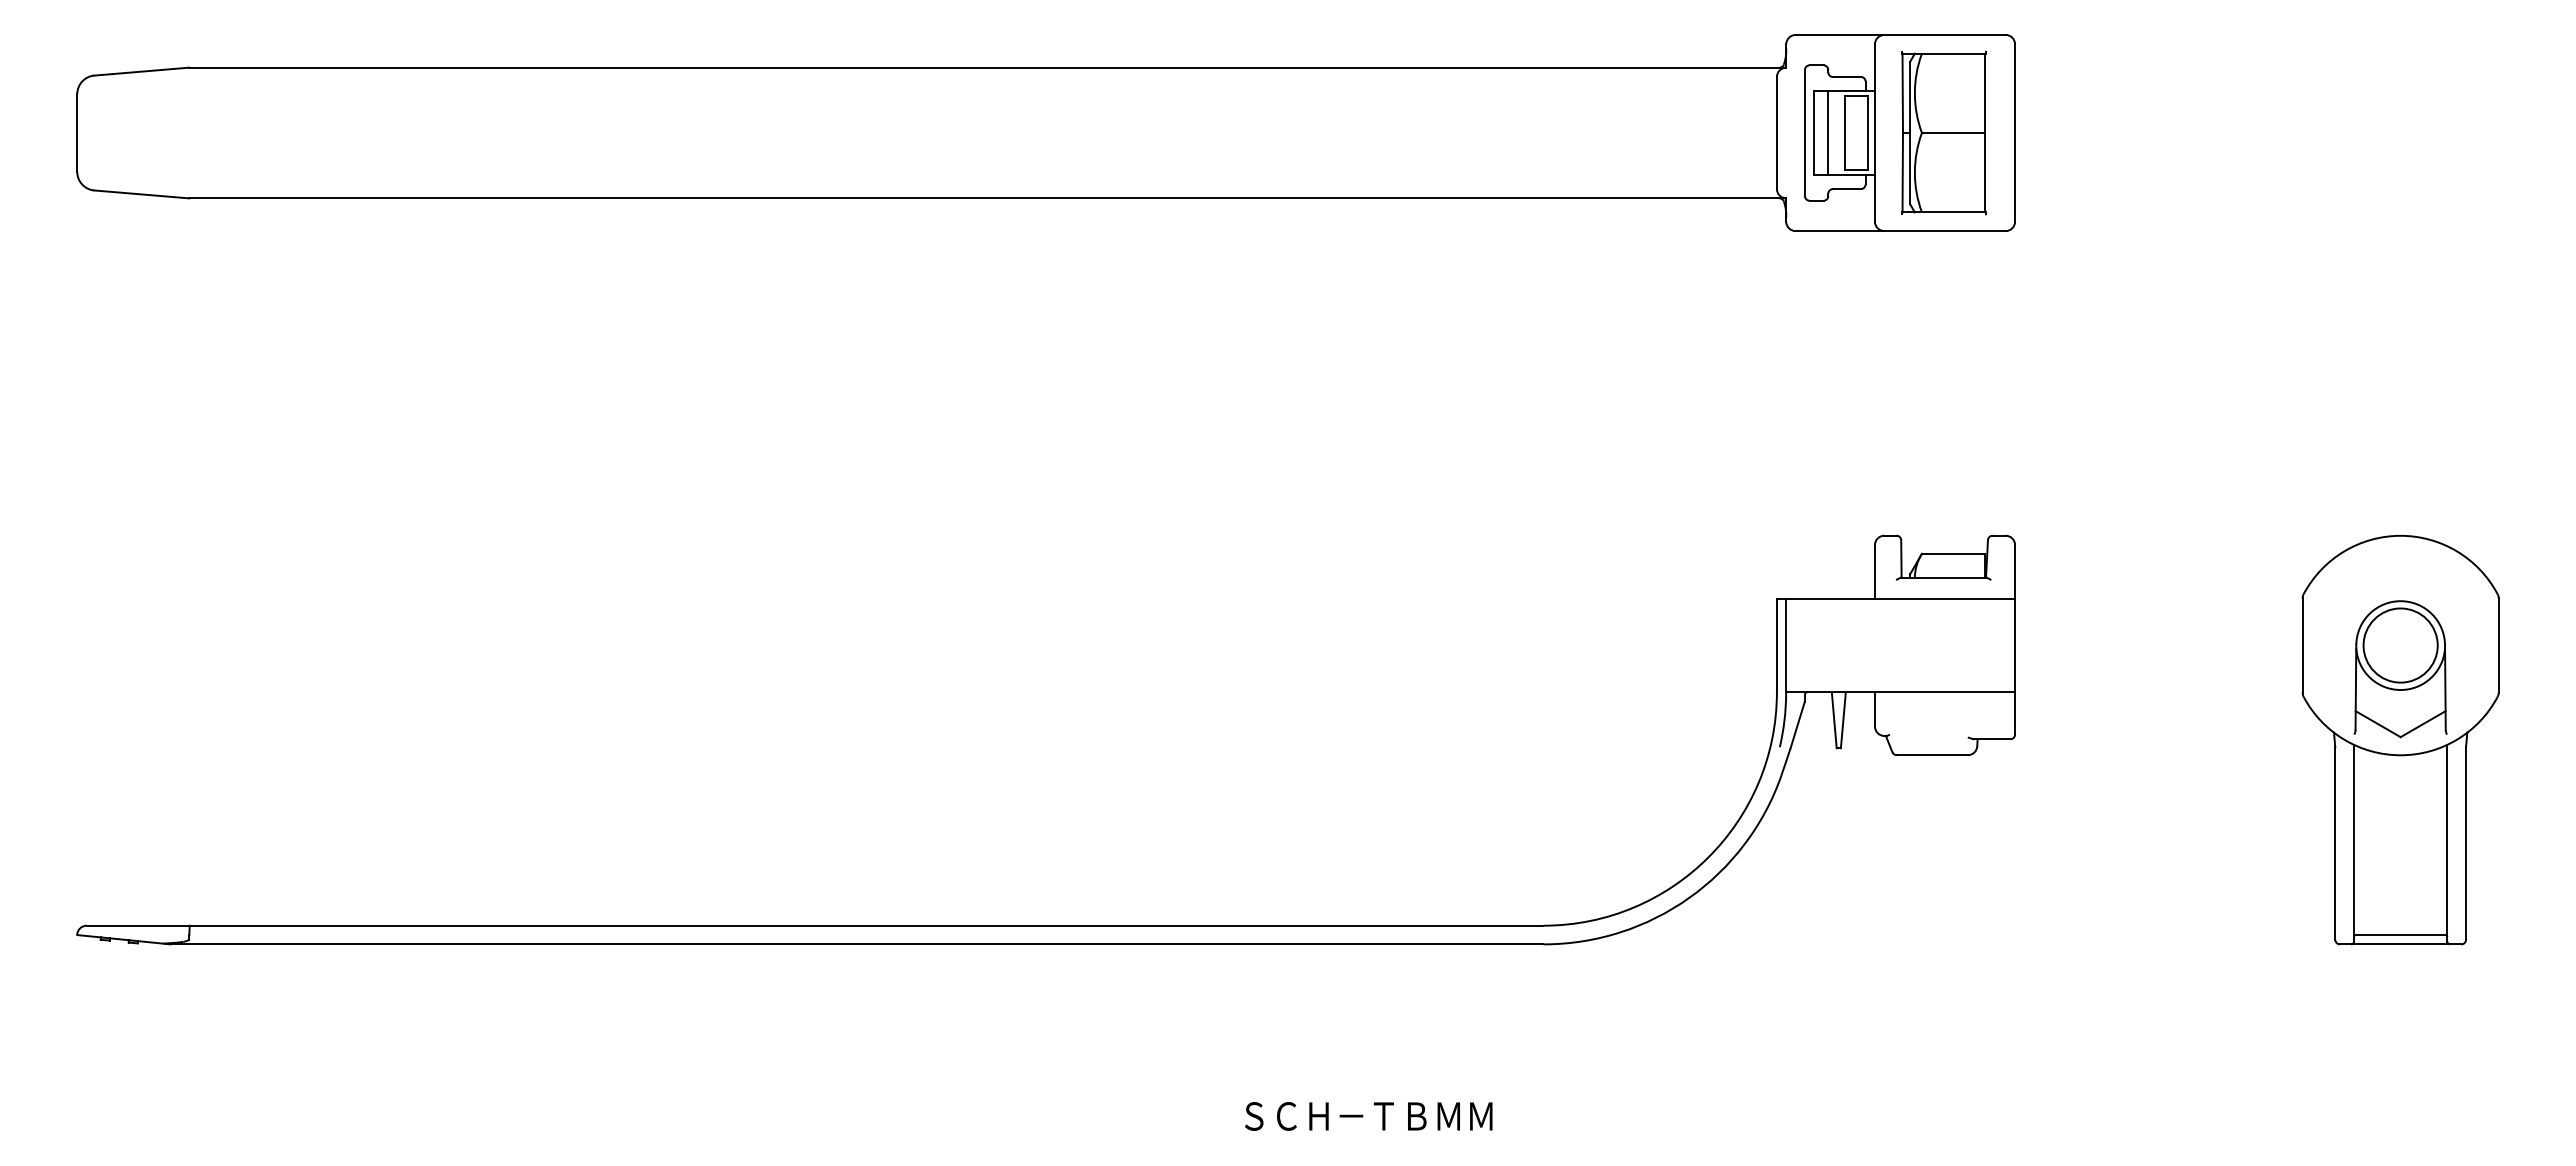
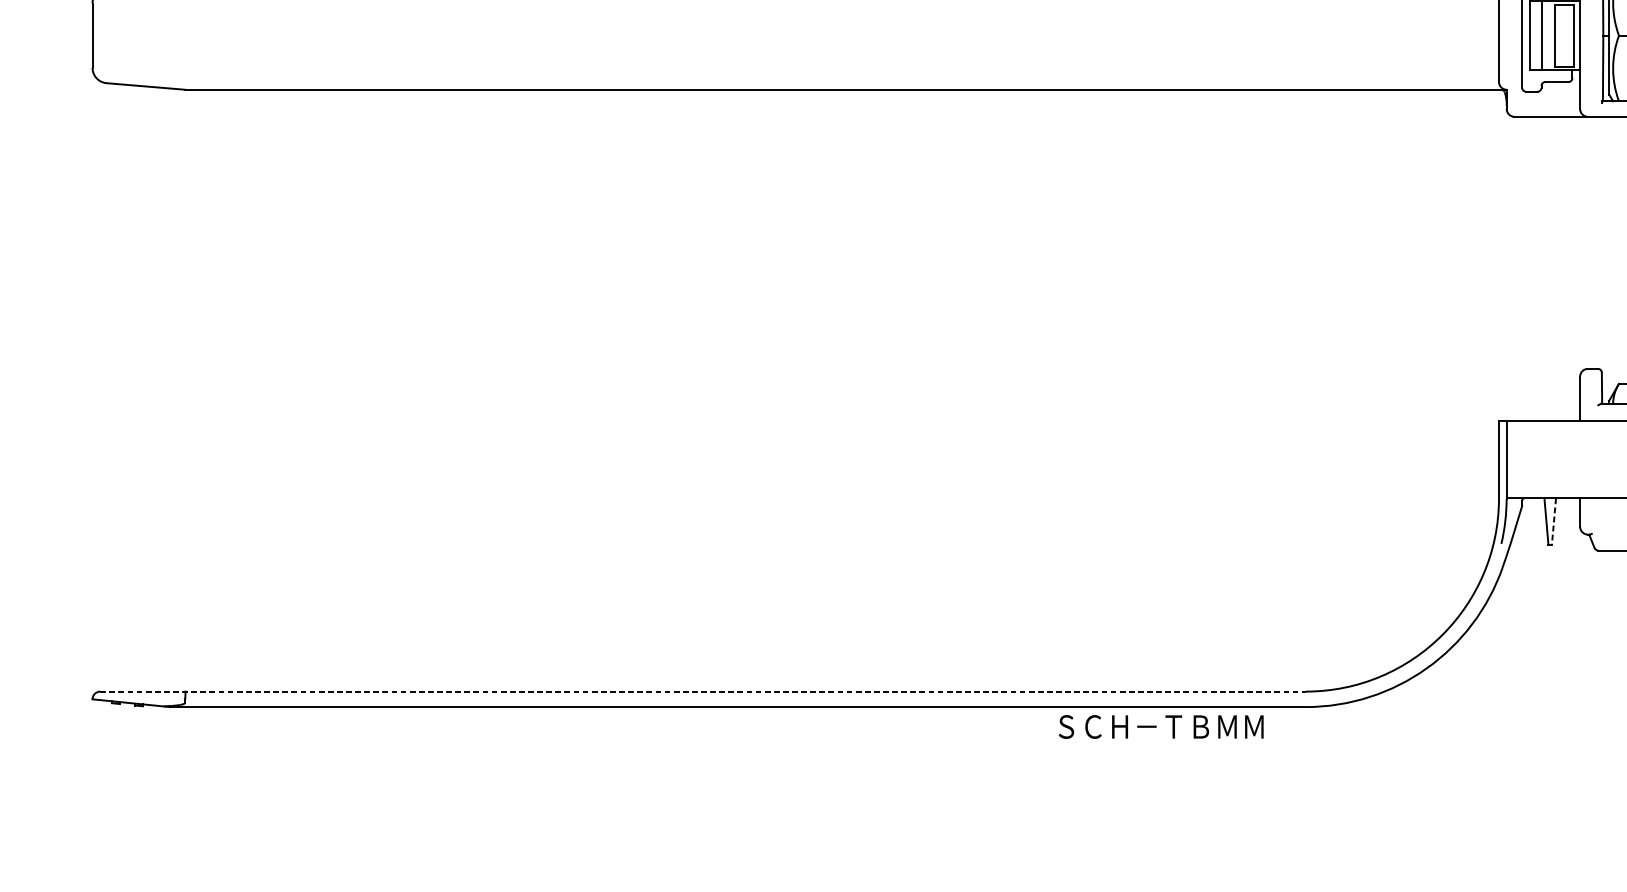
line: (1843, 720) -> (1554, 521), solid -> dashed
line: (815, 925) -> (703, 691), solid -> dashed
text: (1368, 1116) -> (1161, 727), moved

